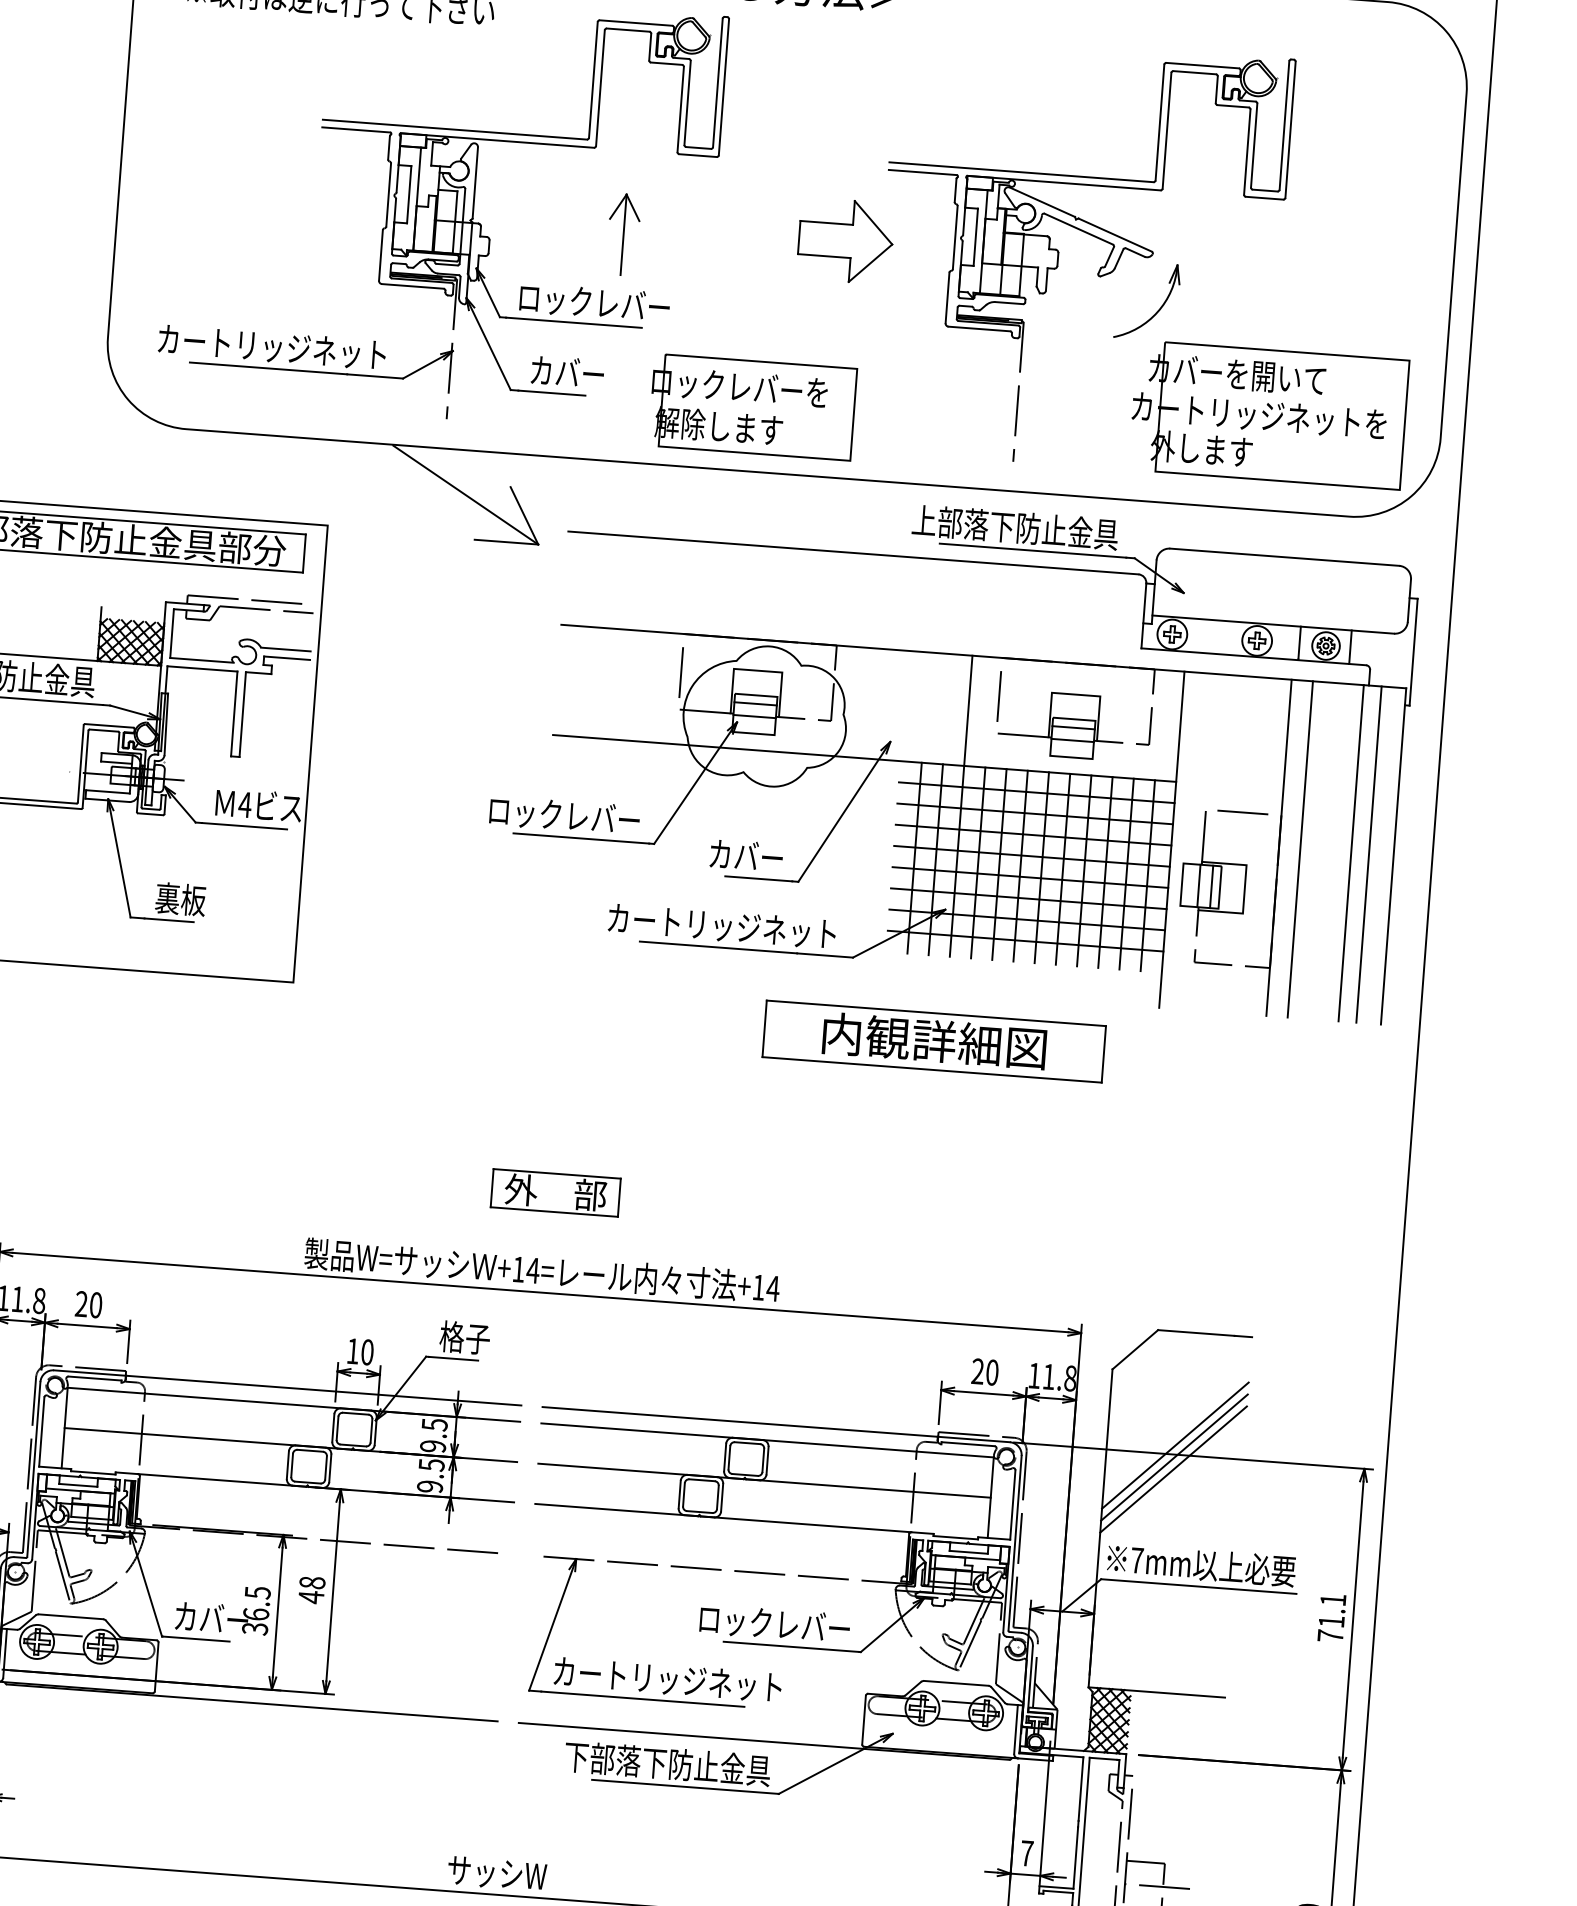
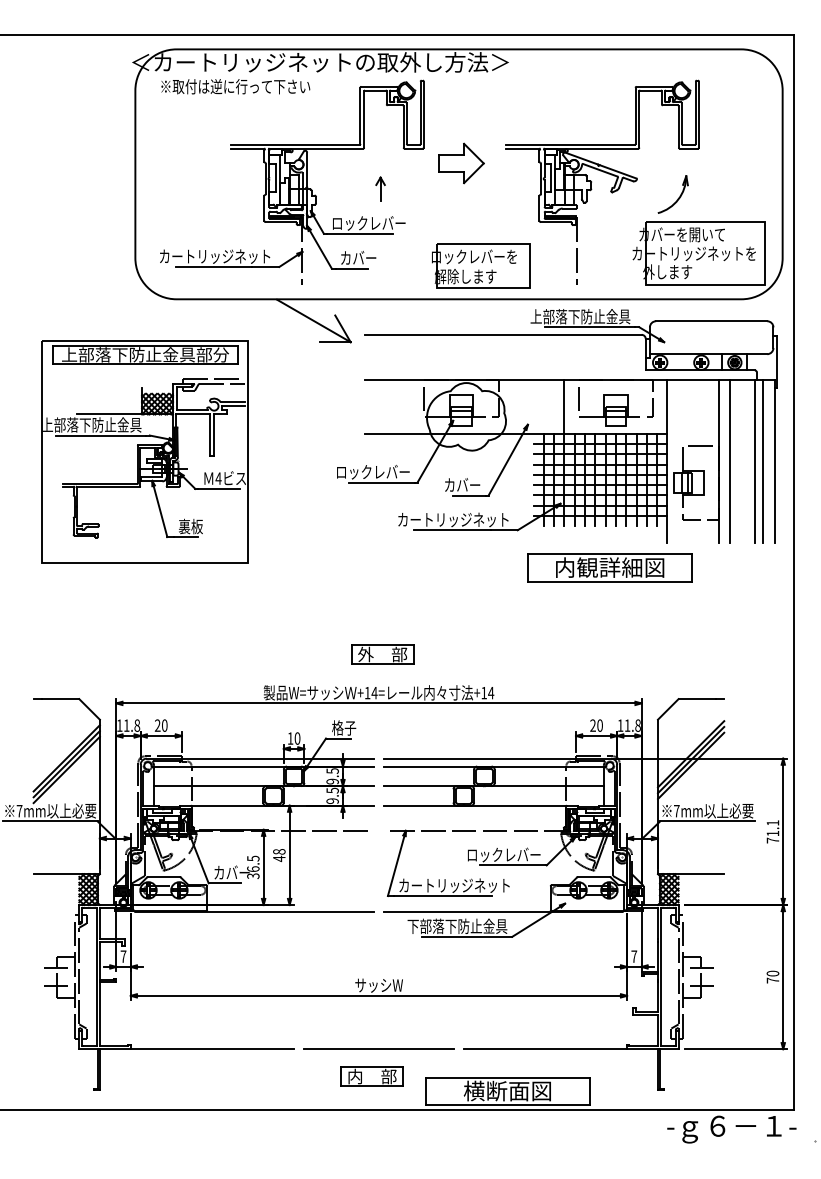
part: (623, 232) -> (380, 188), size x0.6
part: (846, 241) -> (461, 163), moved
part: (1155, 309) -> (677, 198), moved
part: (753, 405) -> (481, 265), moved
part: (933, 1040) -> (609, 567), moved

